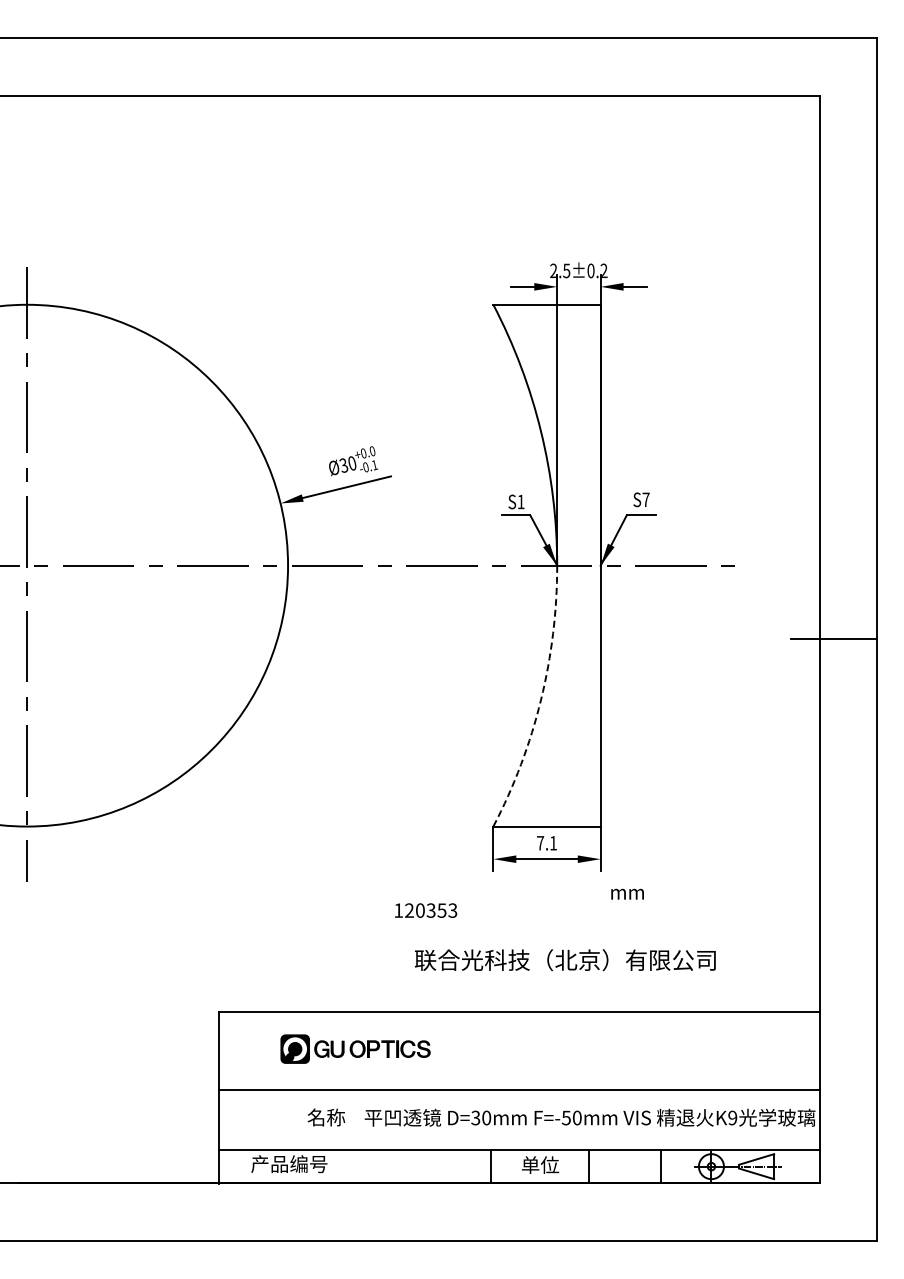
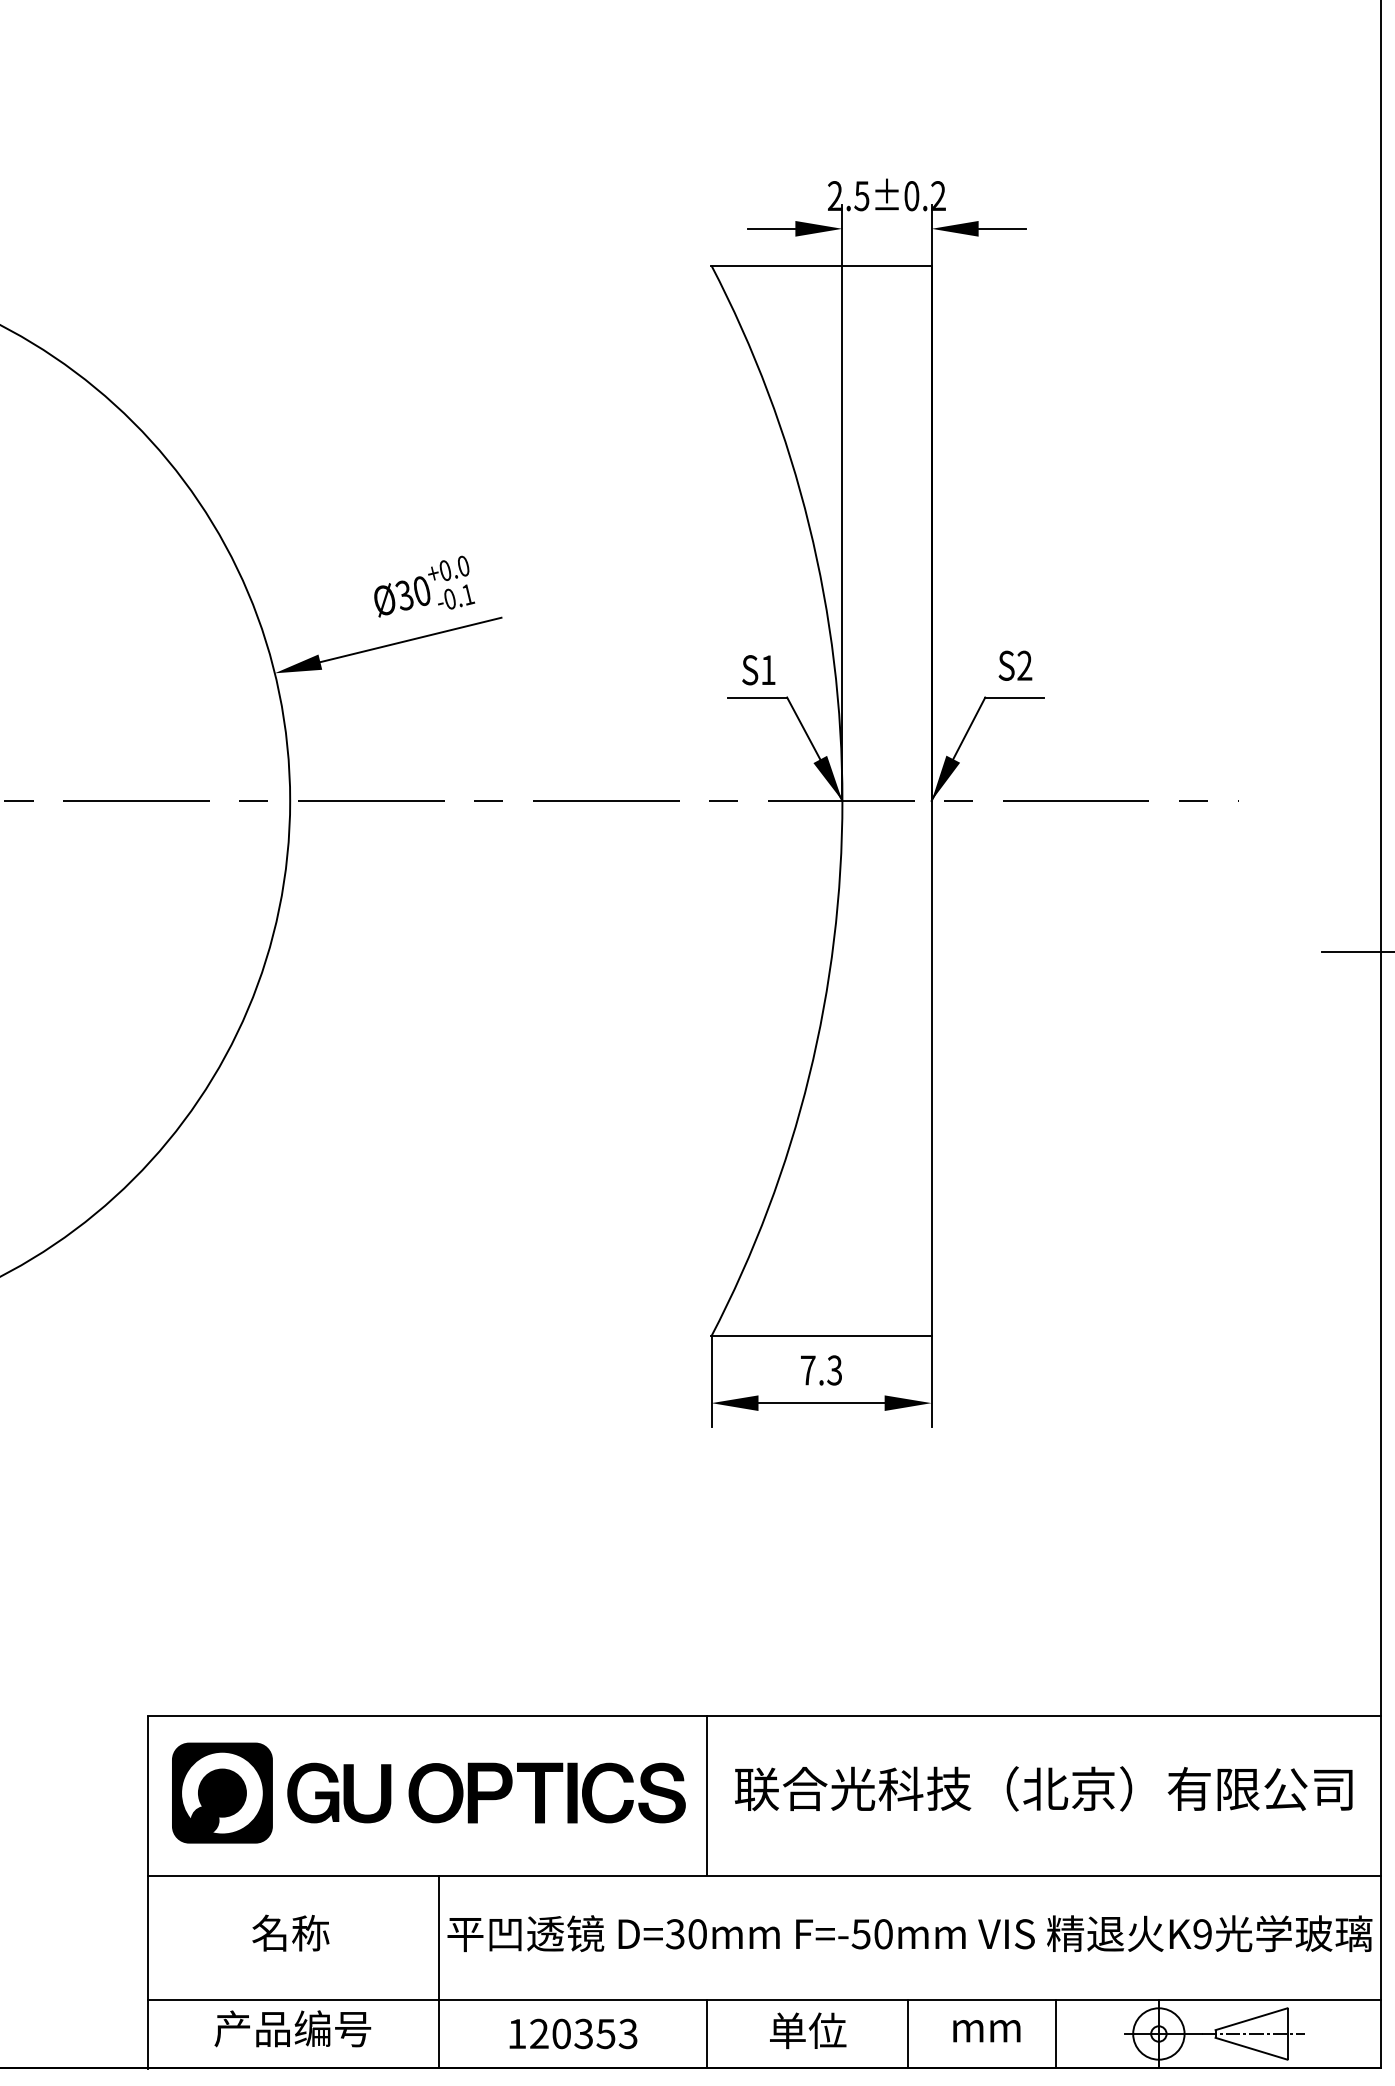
text: (645, 499) -> (1023, 665), S7 -> S2
arc: (541, 699) -> (810, 1075), dashed -> solid
text: (552, 842) -> (832, 1368), 7.1 -> 7.3
text: (627, 893) -> (986, 2029), moved
text: (426, 910) -> (574, 2033), moved
text: (564, 960) -> (1042, 1789), moved
part: (355, 1048) -> (428, 1791), size x1.67
line: (491, 1050) -> (707, 1795), added
text: (326, 1117) -> (291, 1933), moved
line: (360, 1136) -> (438, 1972), added

